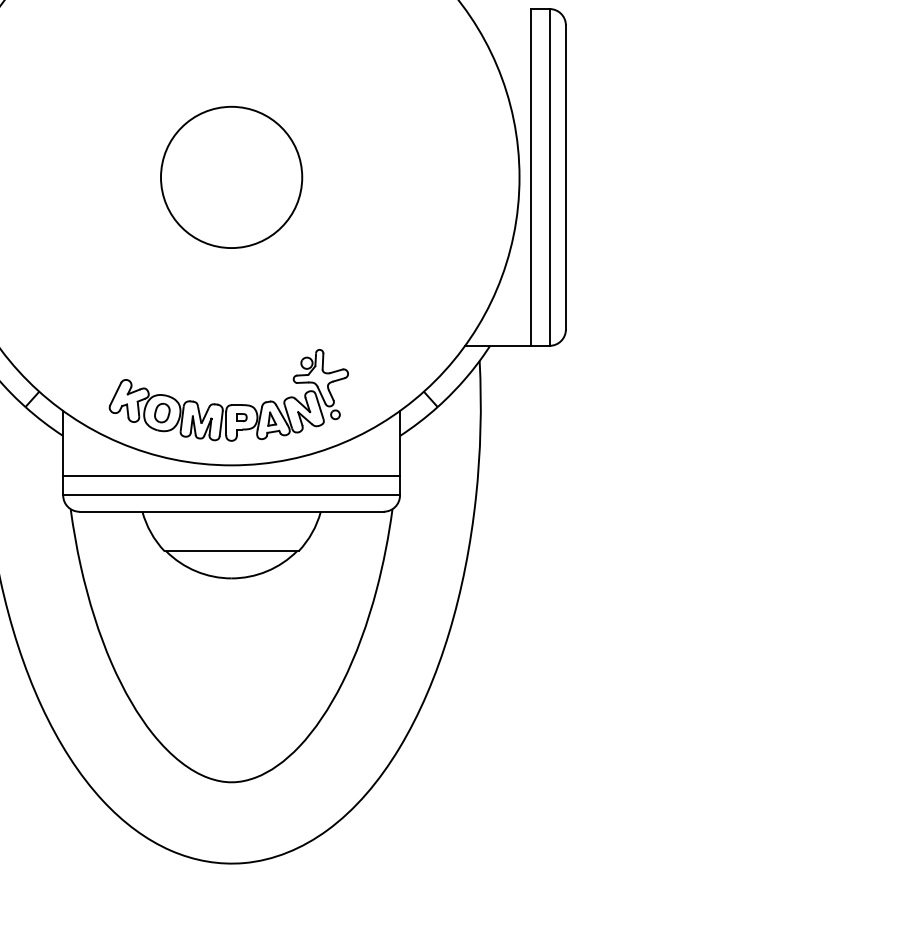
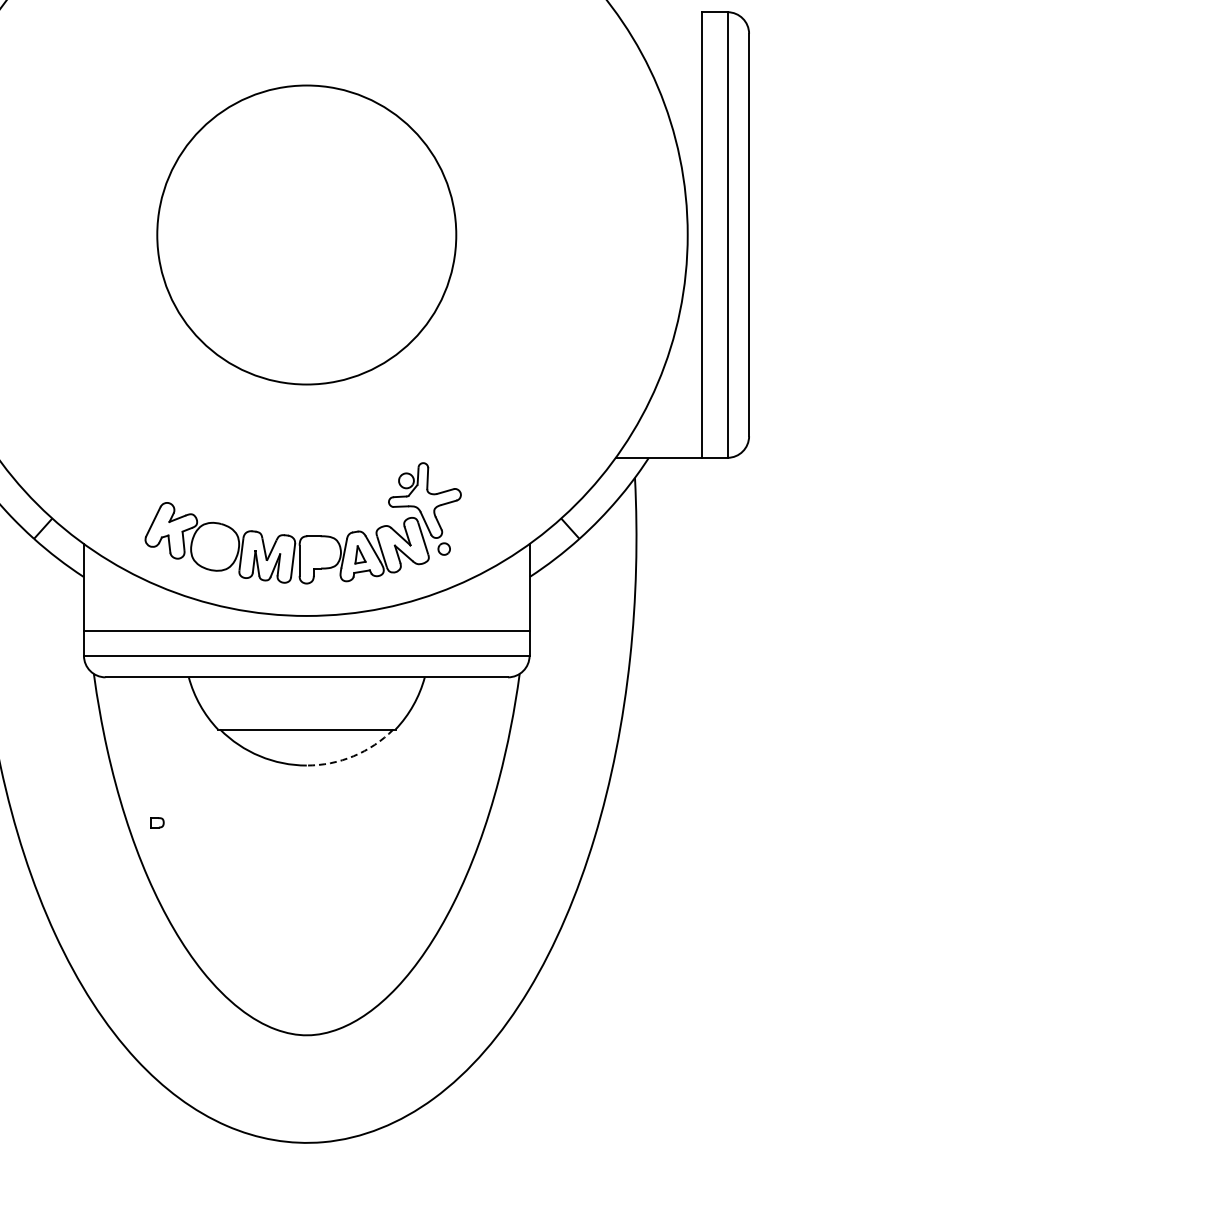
circle: (231, 177) -> (306, 234), size x1.6
part: (161, 412) -> (214, 546), removed
part: (241, 417) -> (157, 822), moved
arc: (266, 571) -> (353, 756), solid -> dashed

